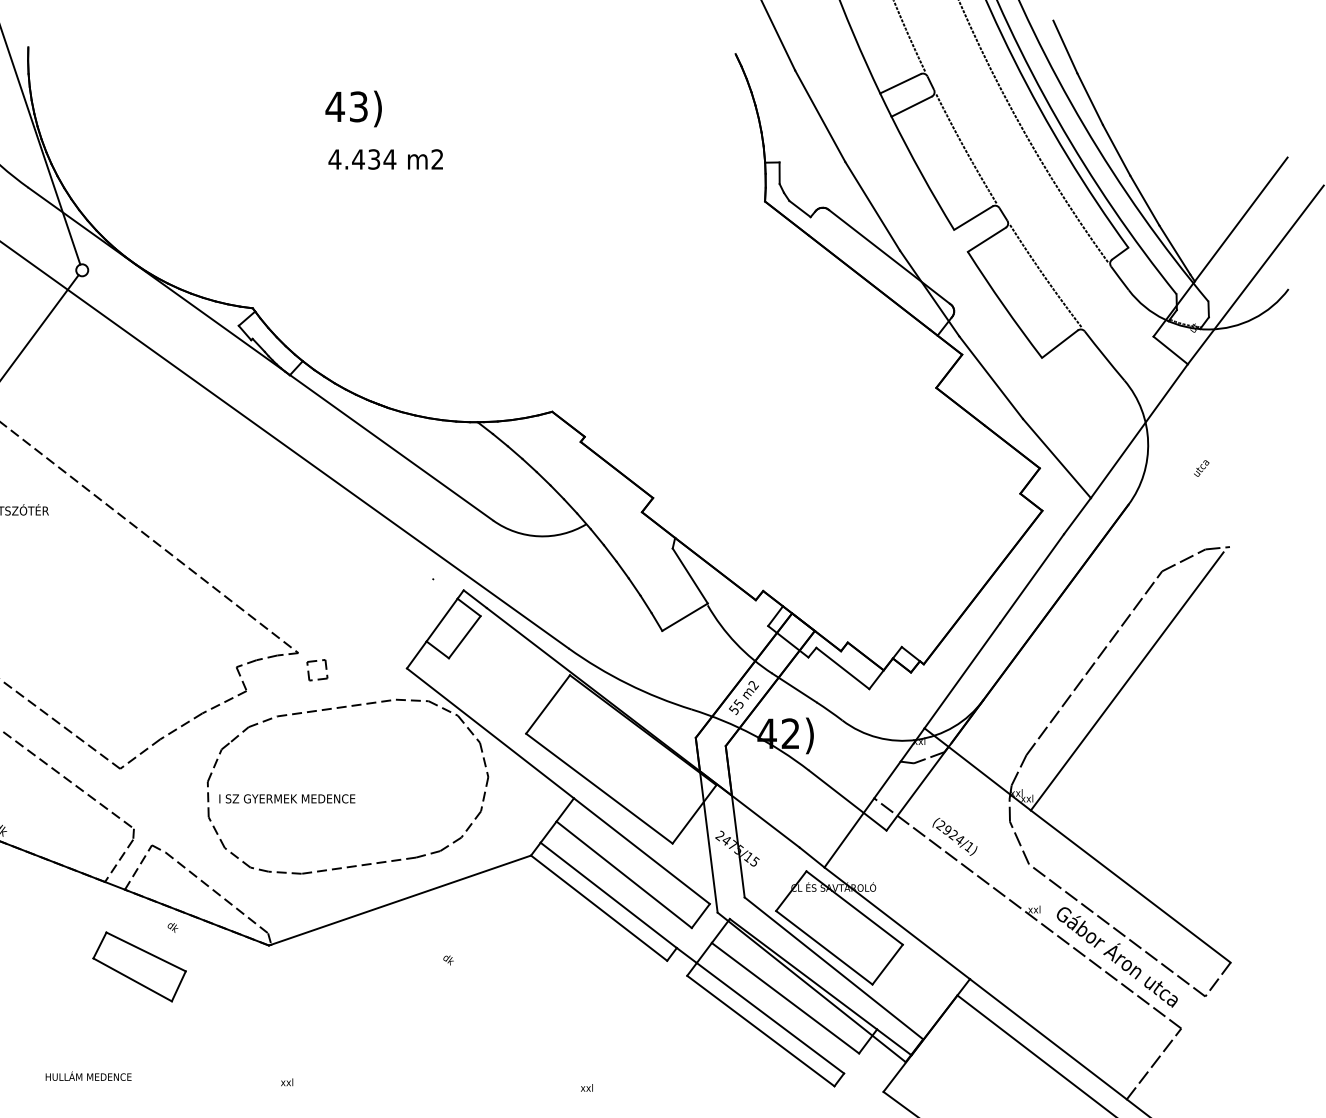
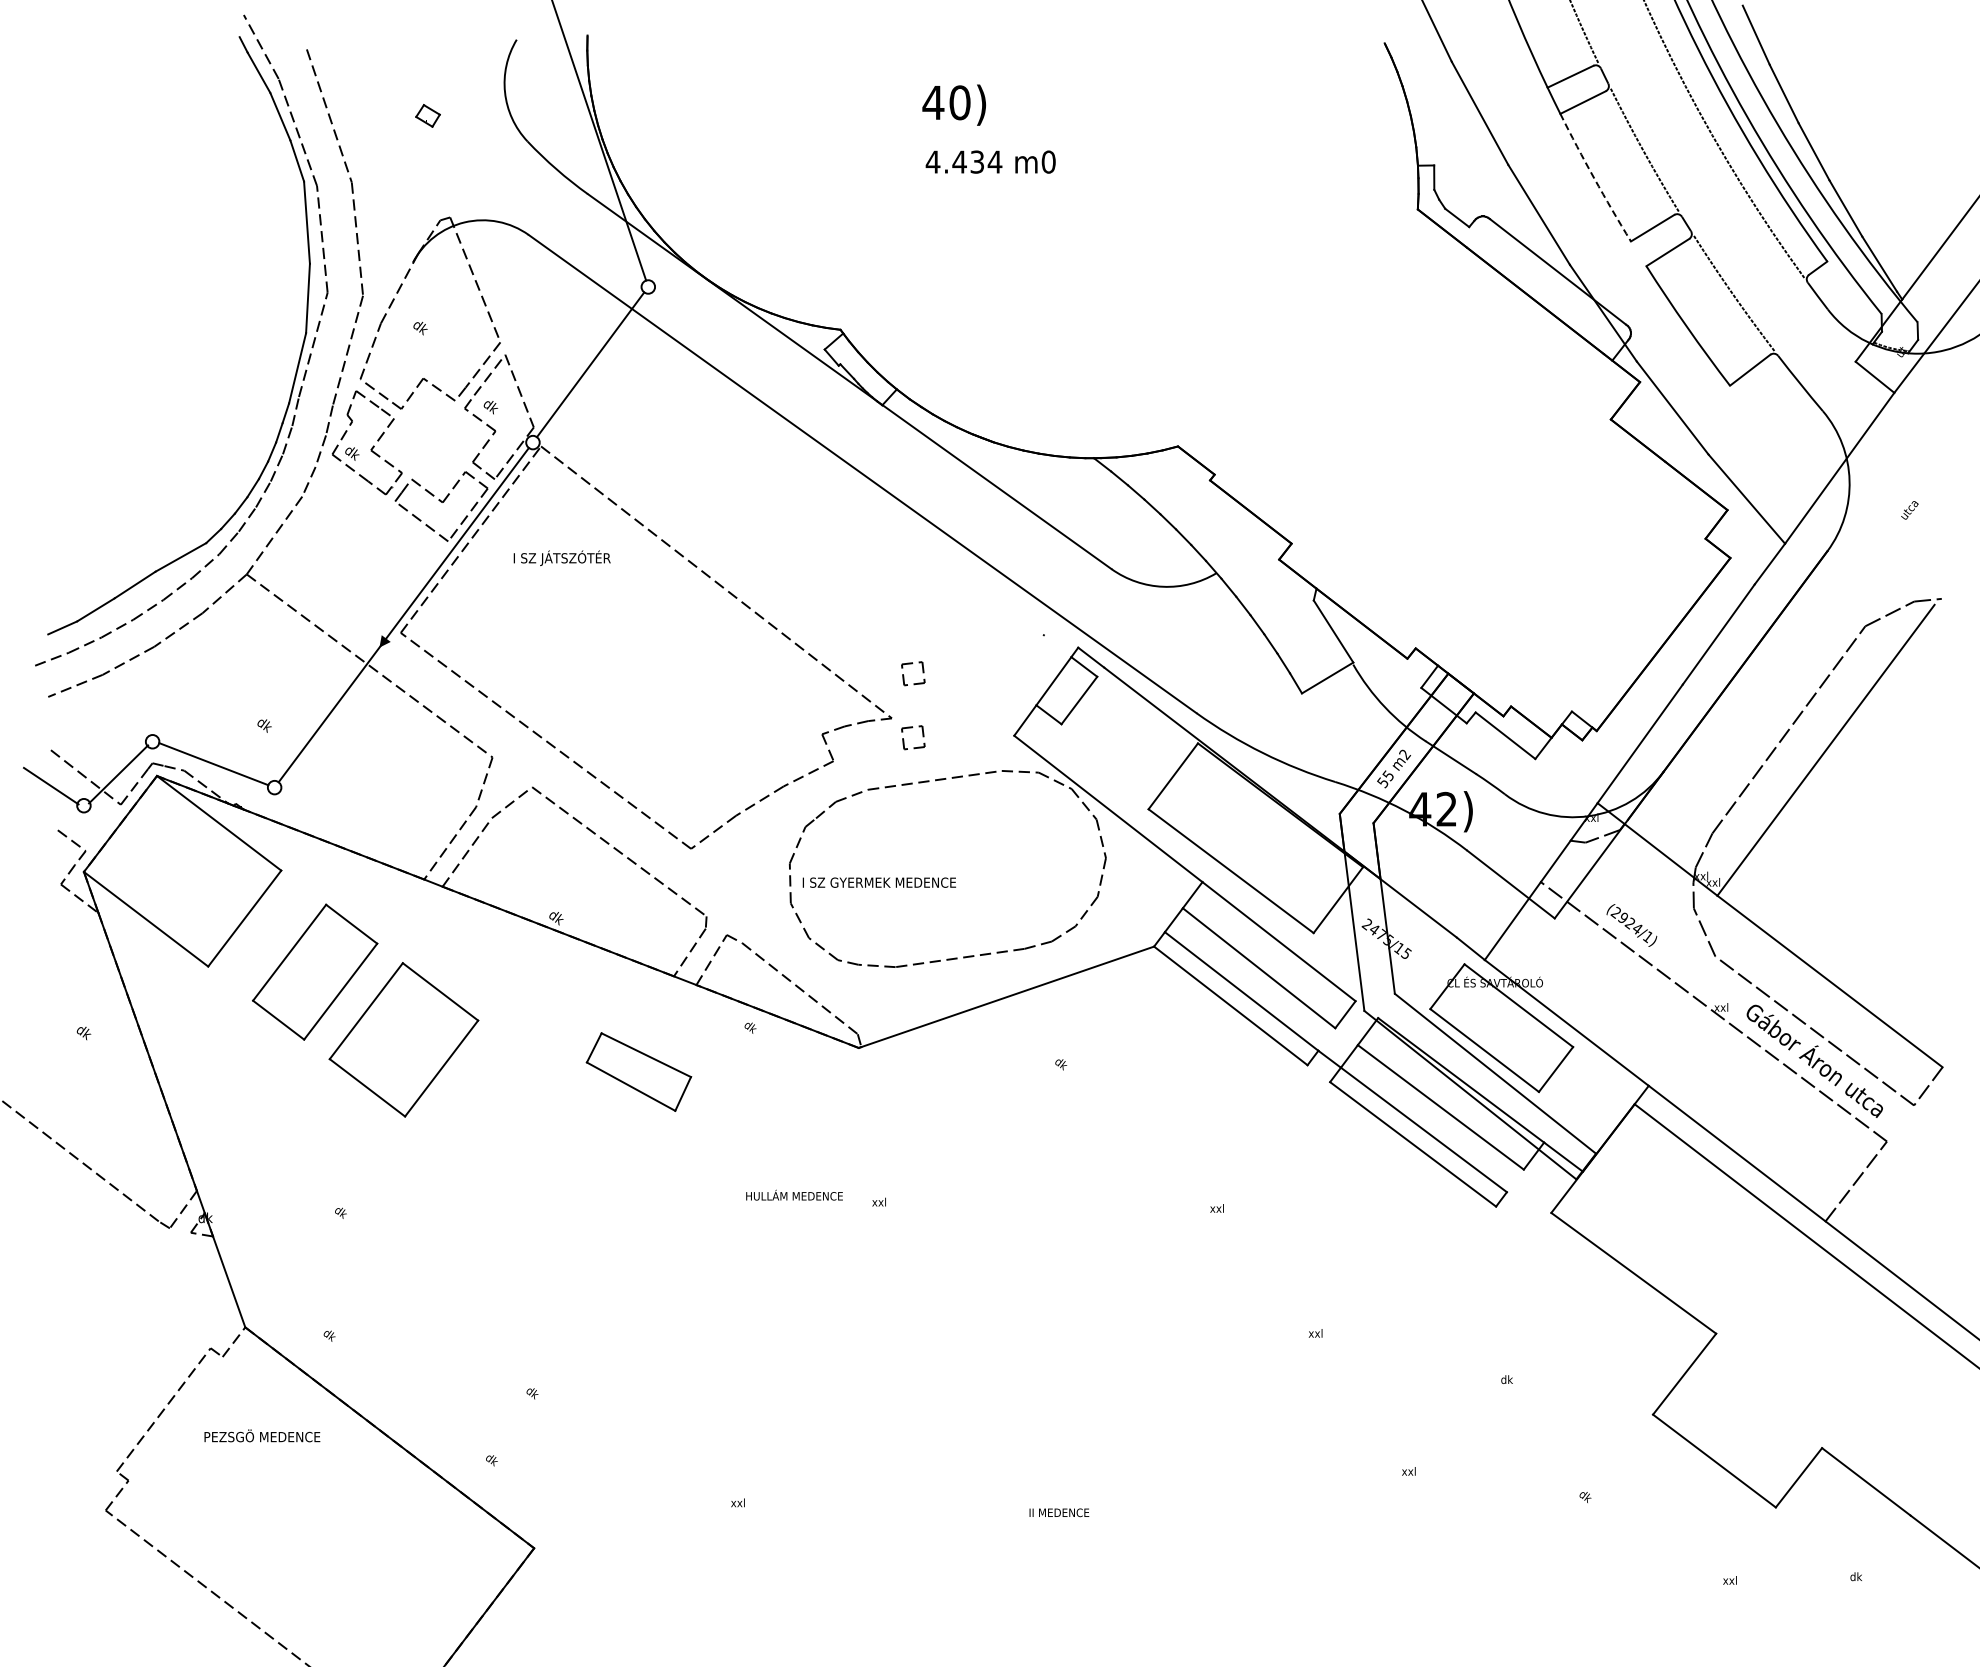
text: (358, 106) -> (959, 102), 43) -> 40)
text: (437, 158) -> (1048, 161), m2 -> m0
arc: (921, 174) -> (1594, 178), solid -> dashed
part: (316, 605) -> (912, 664), added
part: (139, 966) -> (638, 1071), moved
text: (88, 1075) -> (794, 1194), moved

